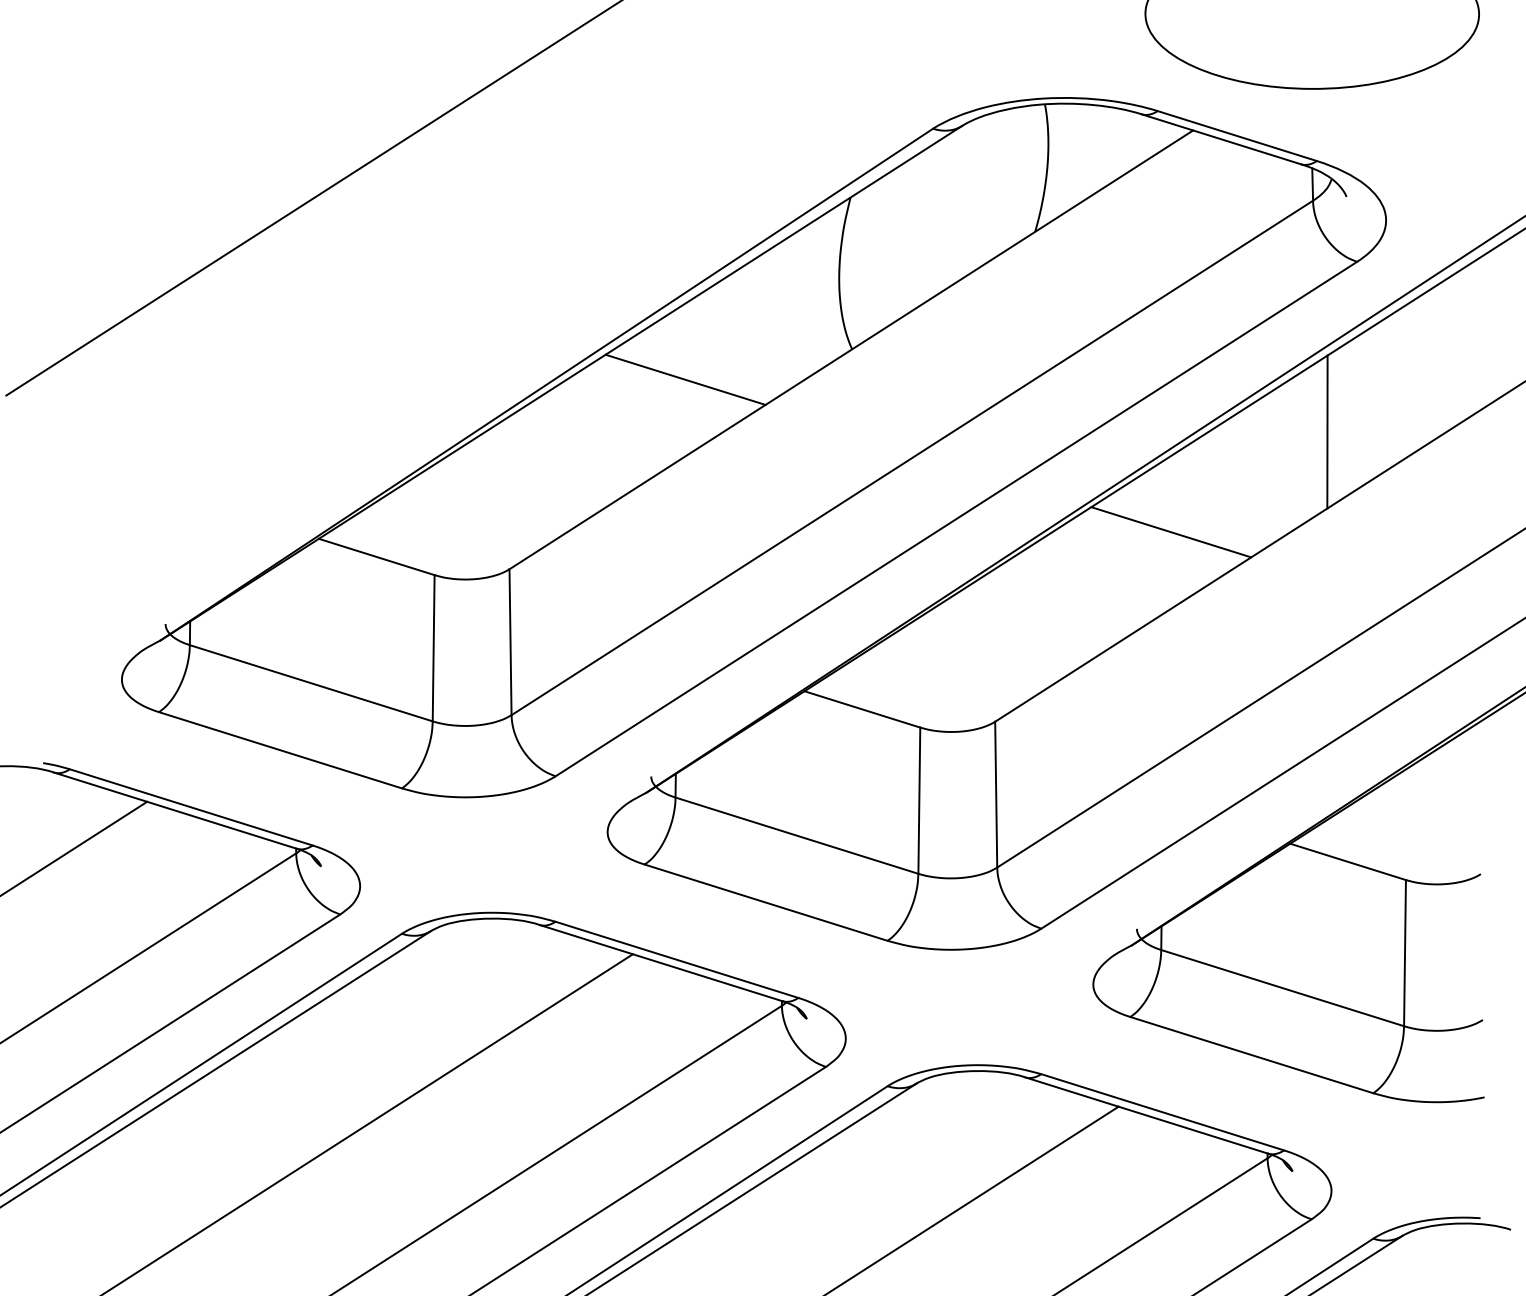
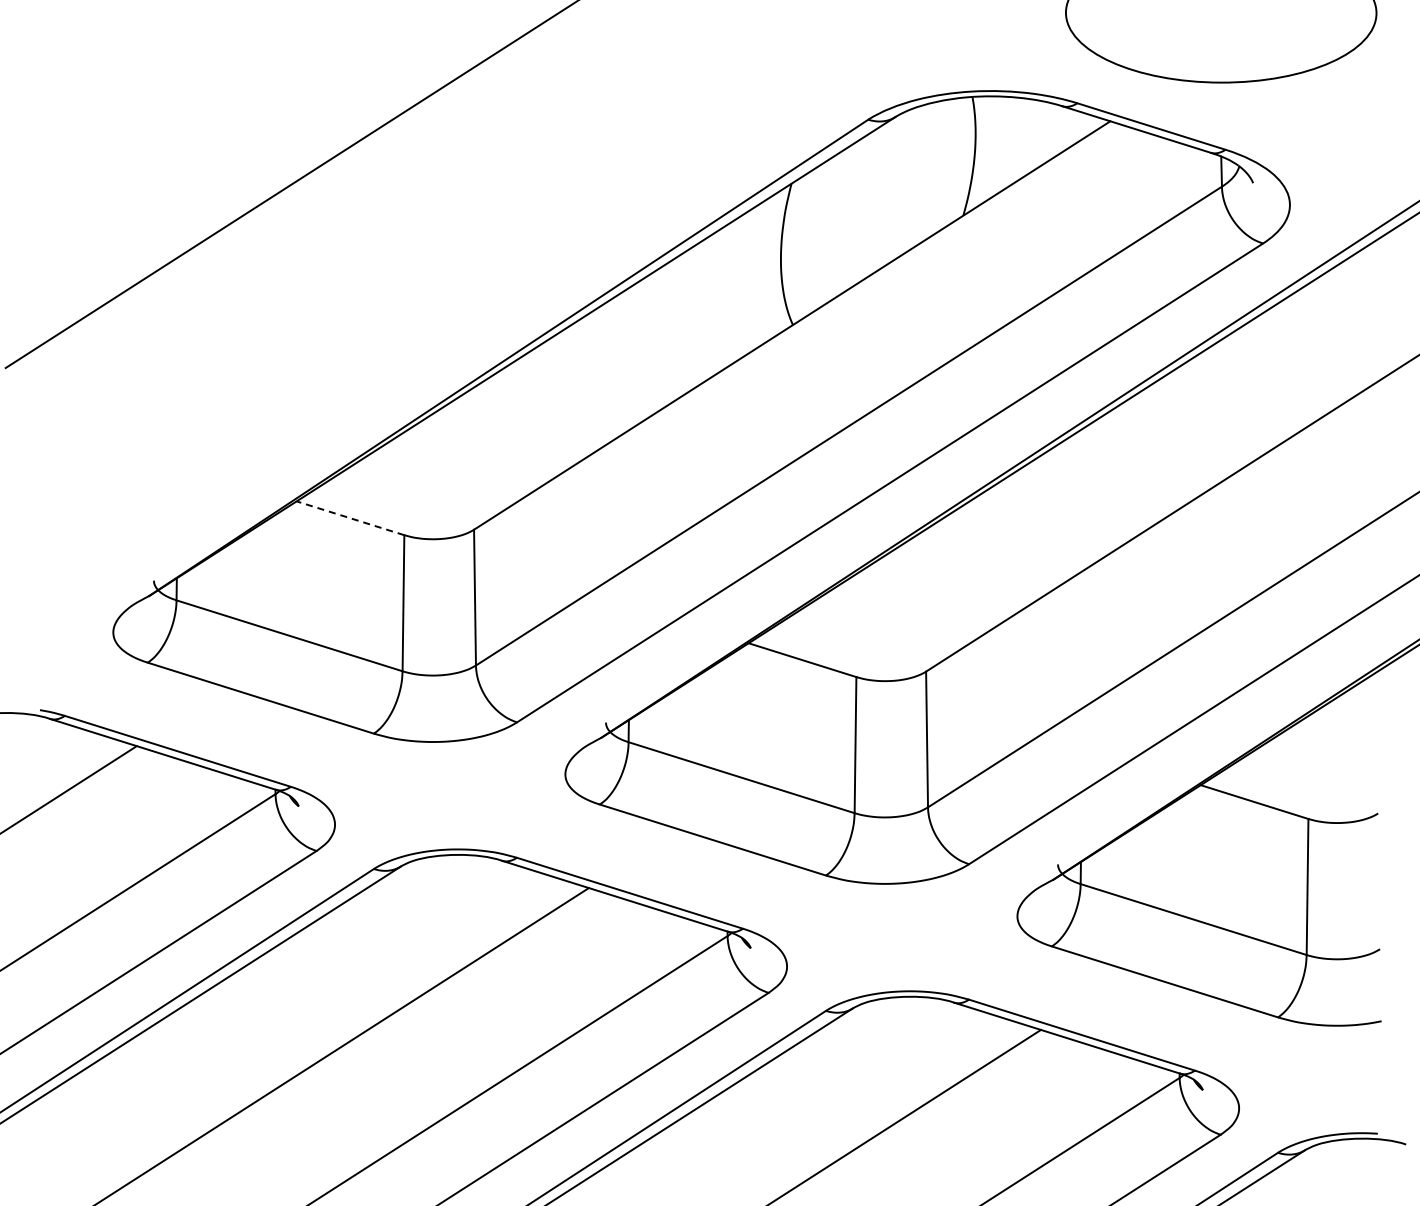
line: (685, 379) -> (637, 353), removed
line: (1327, 431) -> (1235, 401), removed
line: (1170, 531) -> (1089, 494), removed
line: (376, 557) -> (350, 518), solid -> dashed

